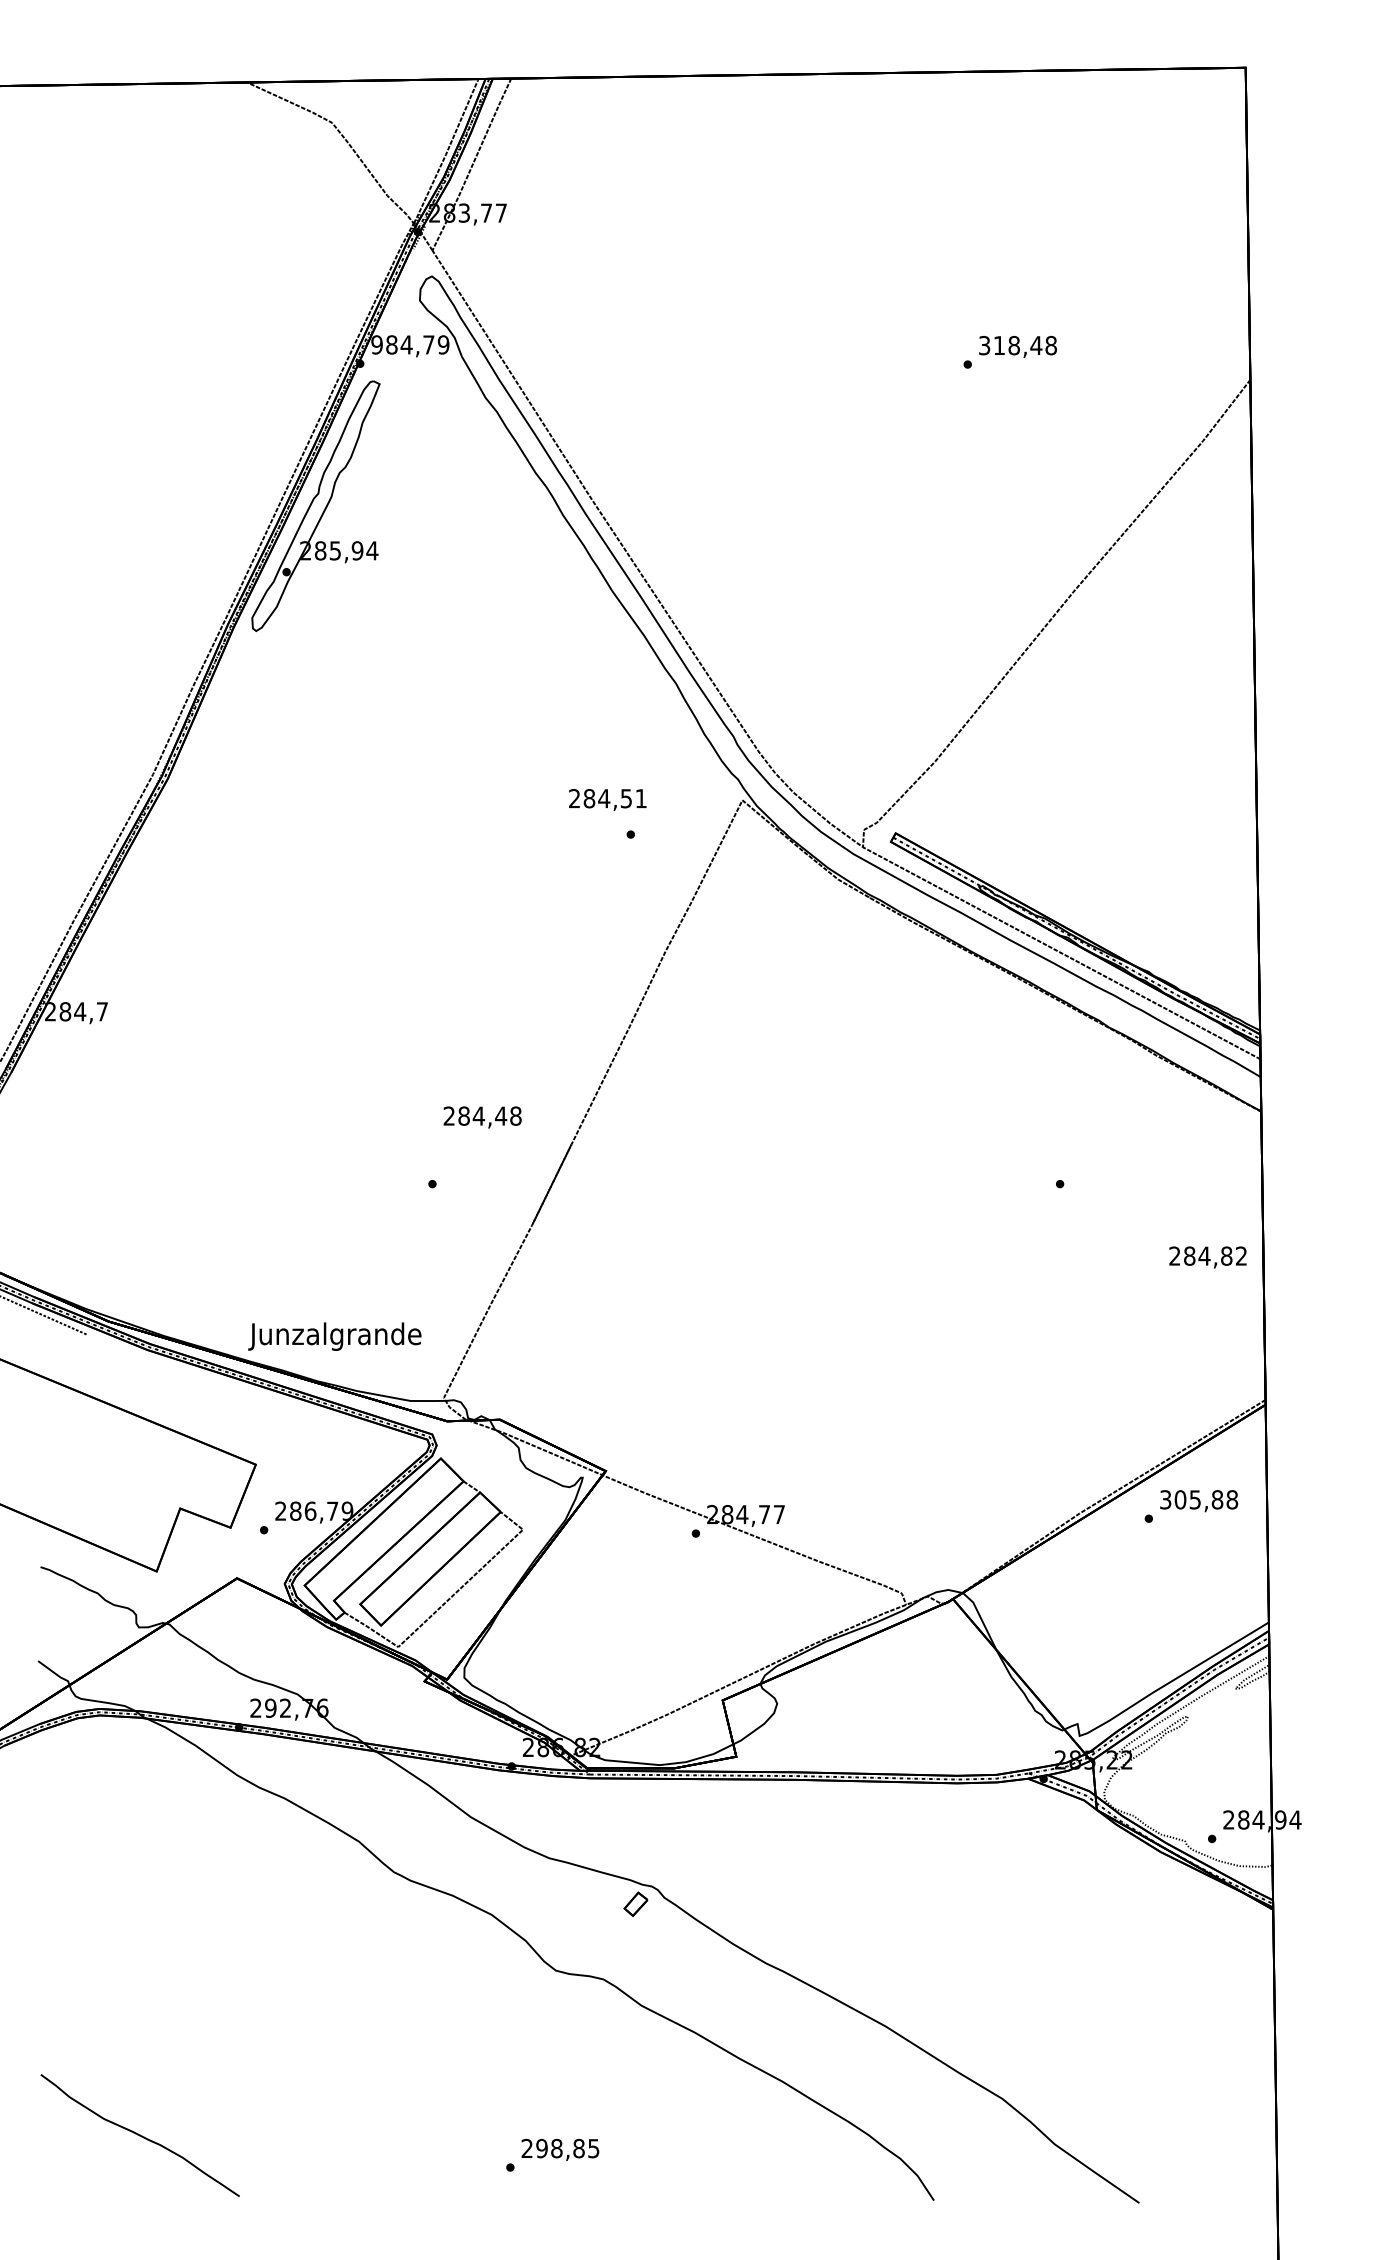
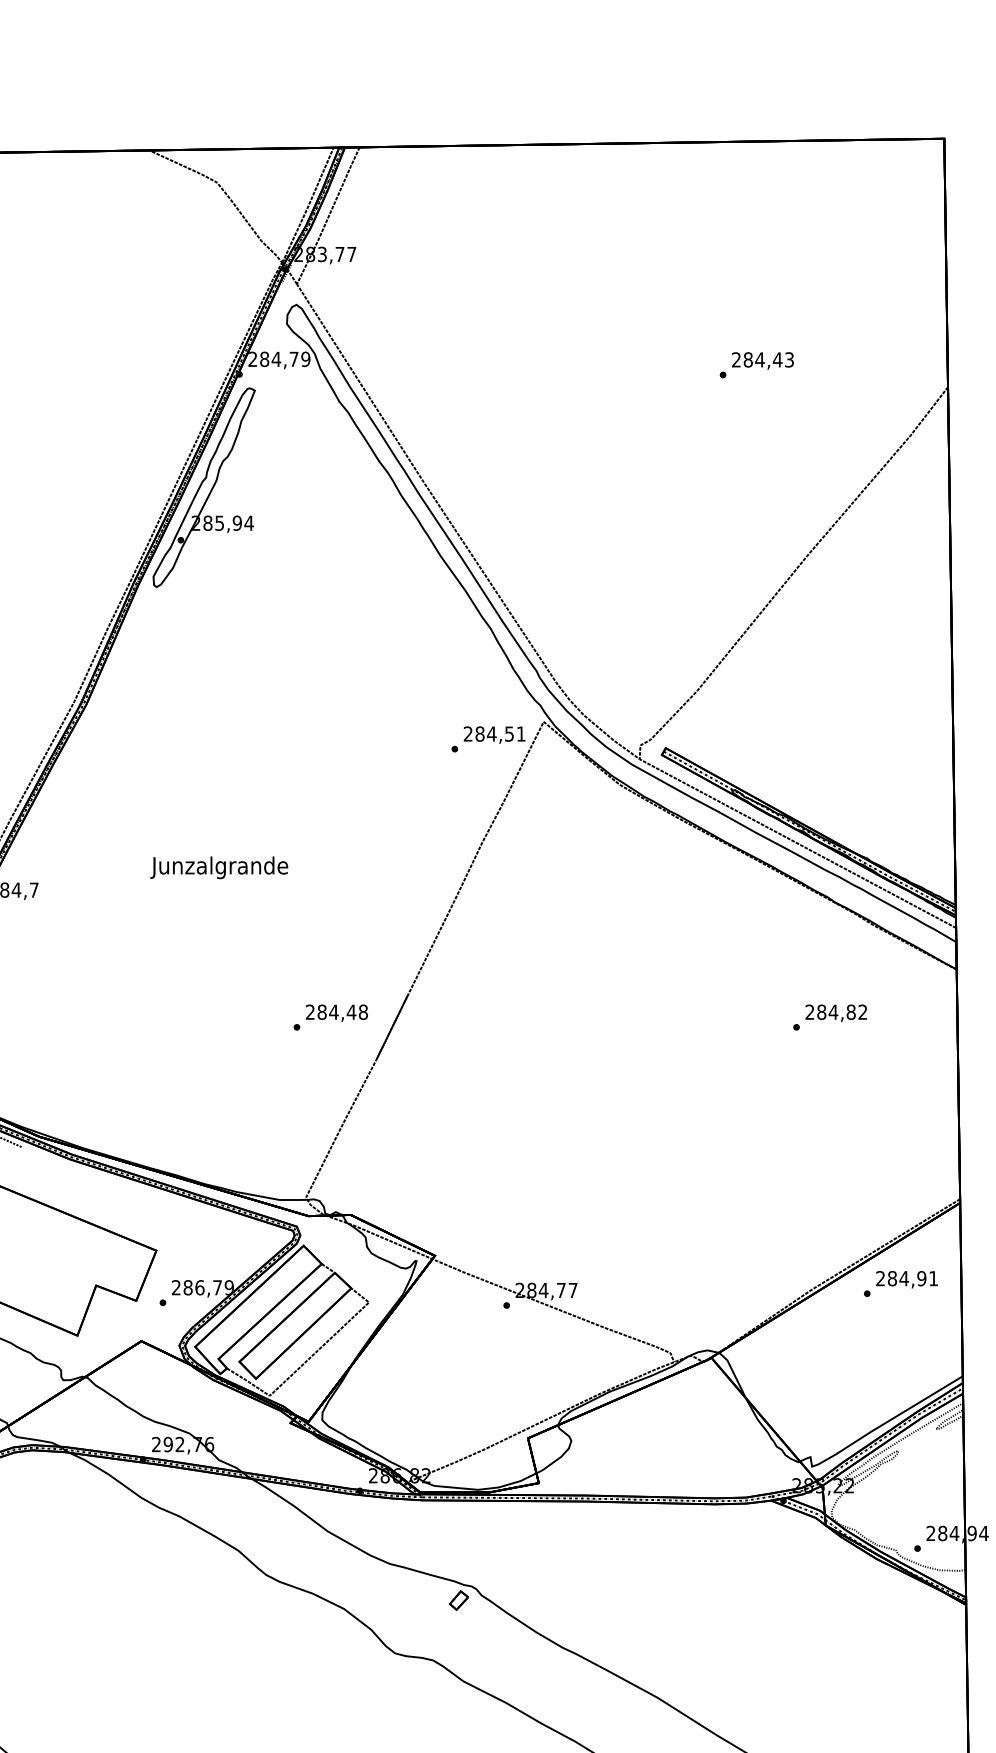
text: (376, 344) -> (252, 359), 984,79 -> 284,79
text: (1017, 345) -> (762, 359), 318,48 -> 284,43
text: (607, 799) -> (494, 734), moved
text: (482, 1117) -> (336, 1013), moved
text: (1207, 1257) -> (835, 1013), moved
text: (334, 1336) -> (218, 867), moved
text: (1199, 1499) -> (907, 1278), 305,88 -> 284,91

